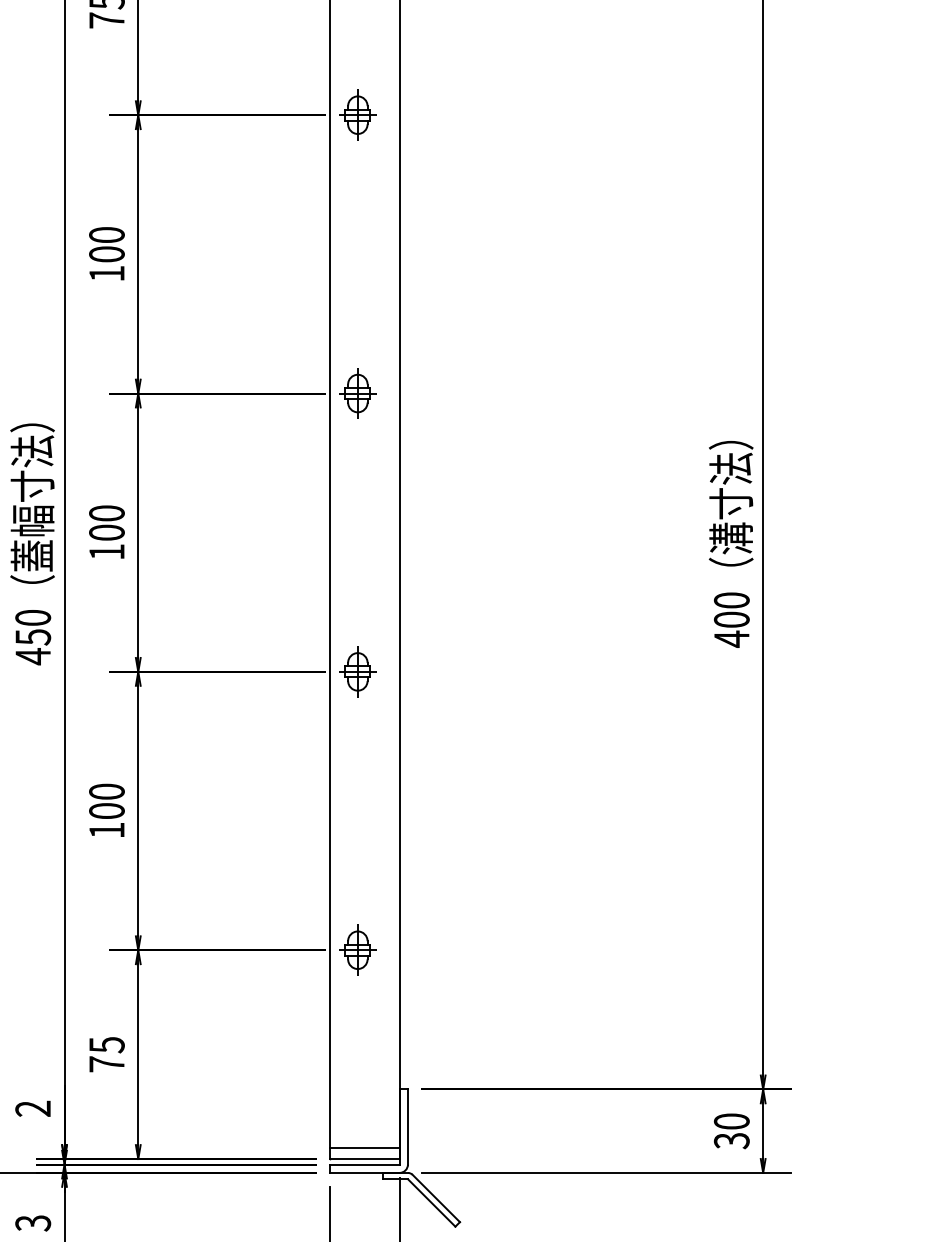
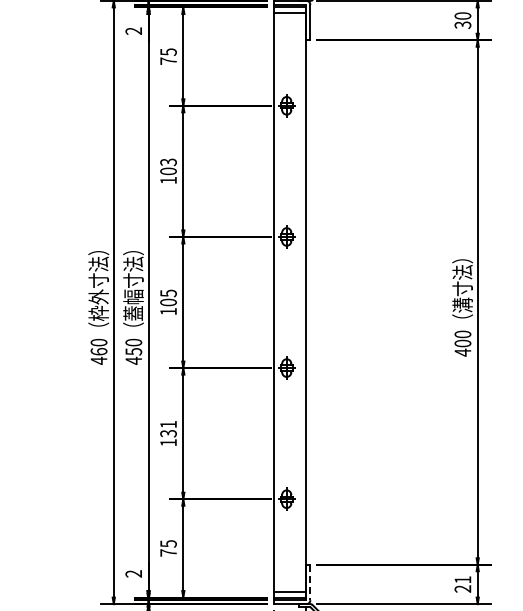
text: (106, 235) -> (168, 162), 100 -> 103
text: (106, 513) -> (168, 293), 100 -> 105
text: (106, 800) -> (168, 428), 100 -> 131
line: (408, 1127) -> (310, 582), solid -> dashed
text: (730, 1131) -> (462, 584), 30 -> 21

